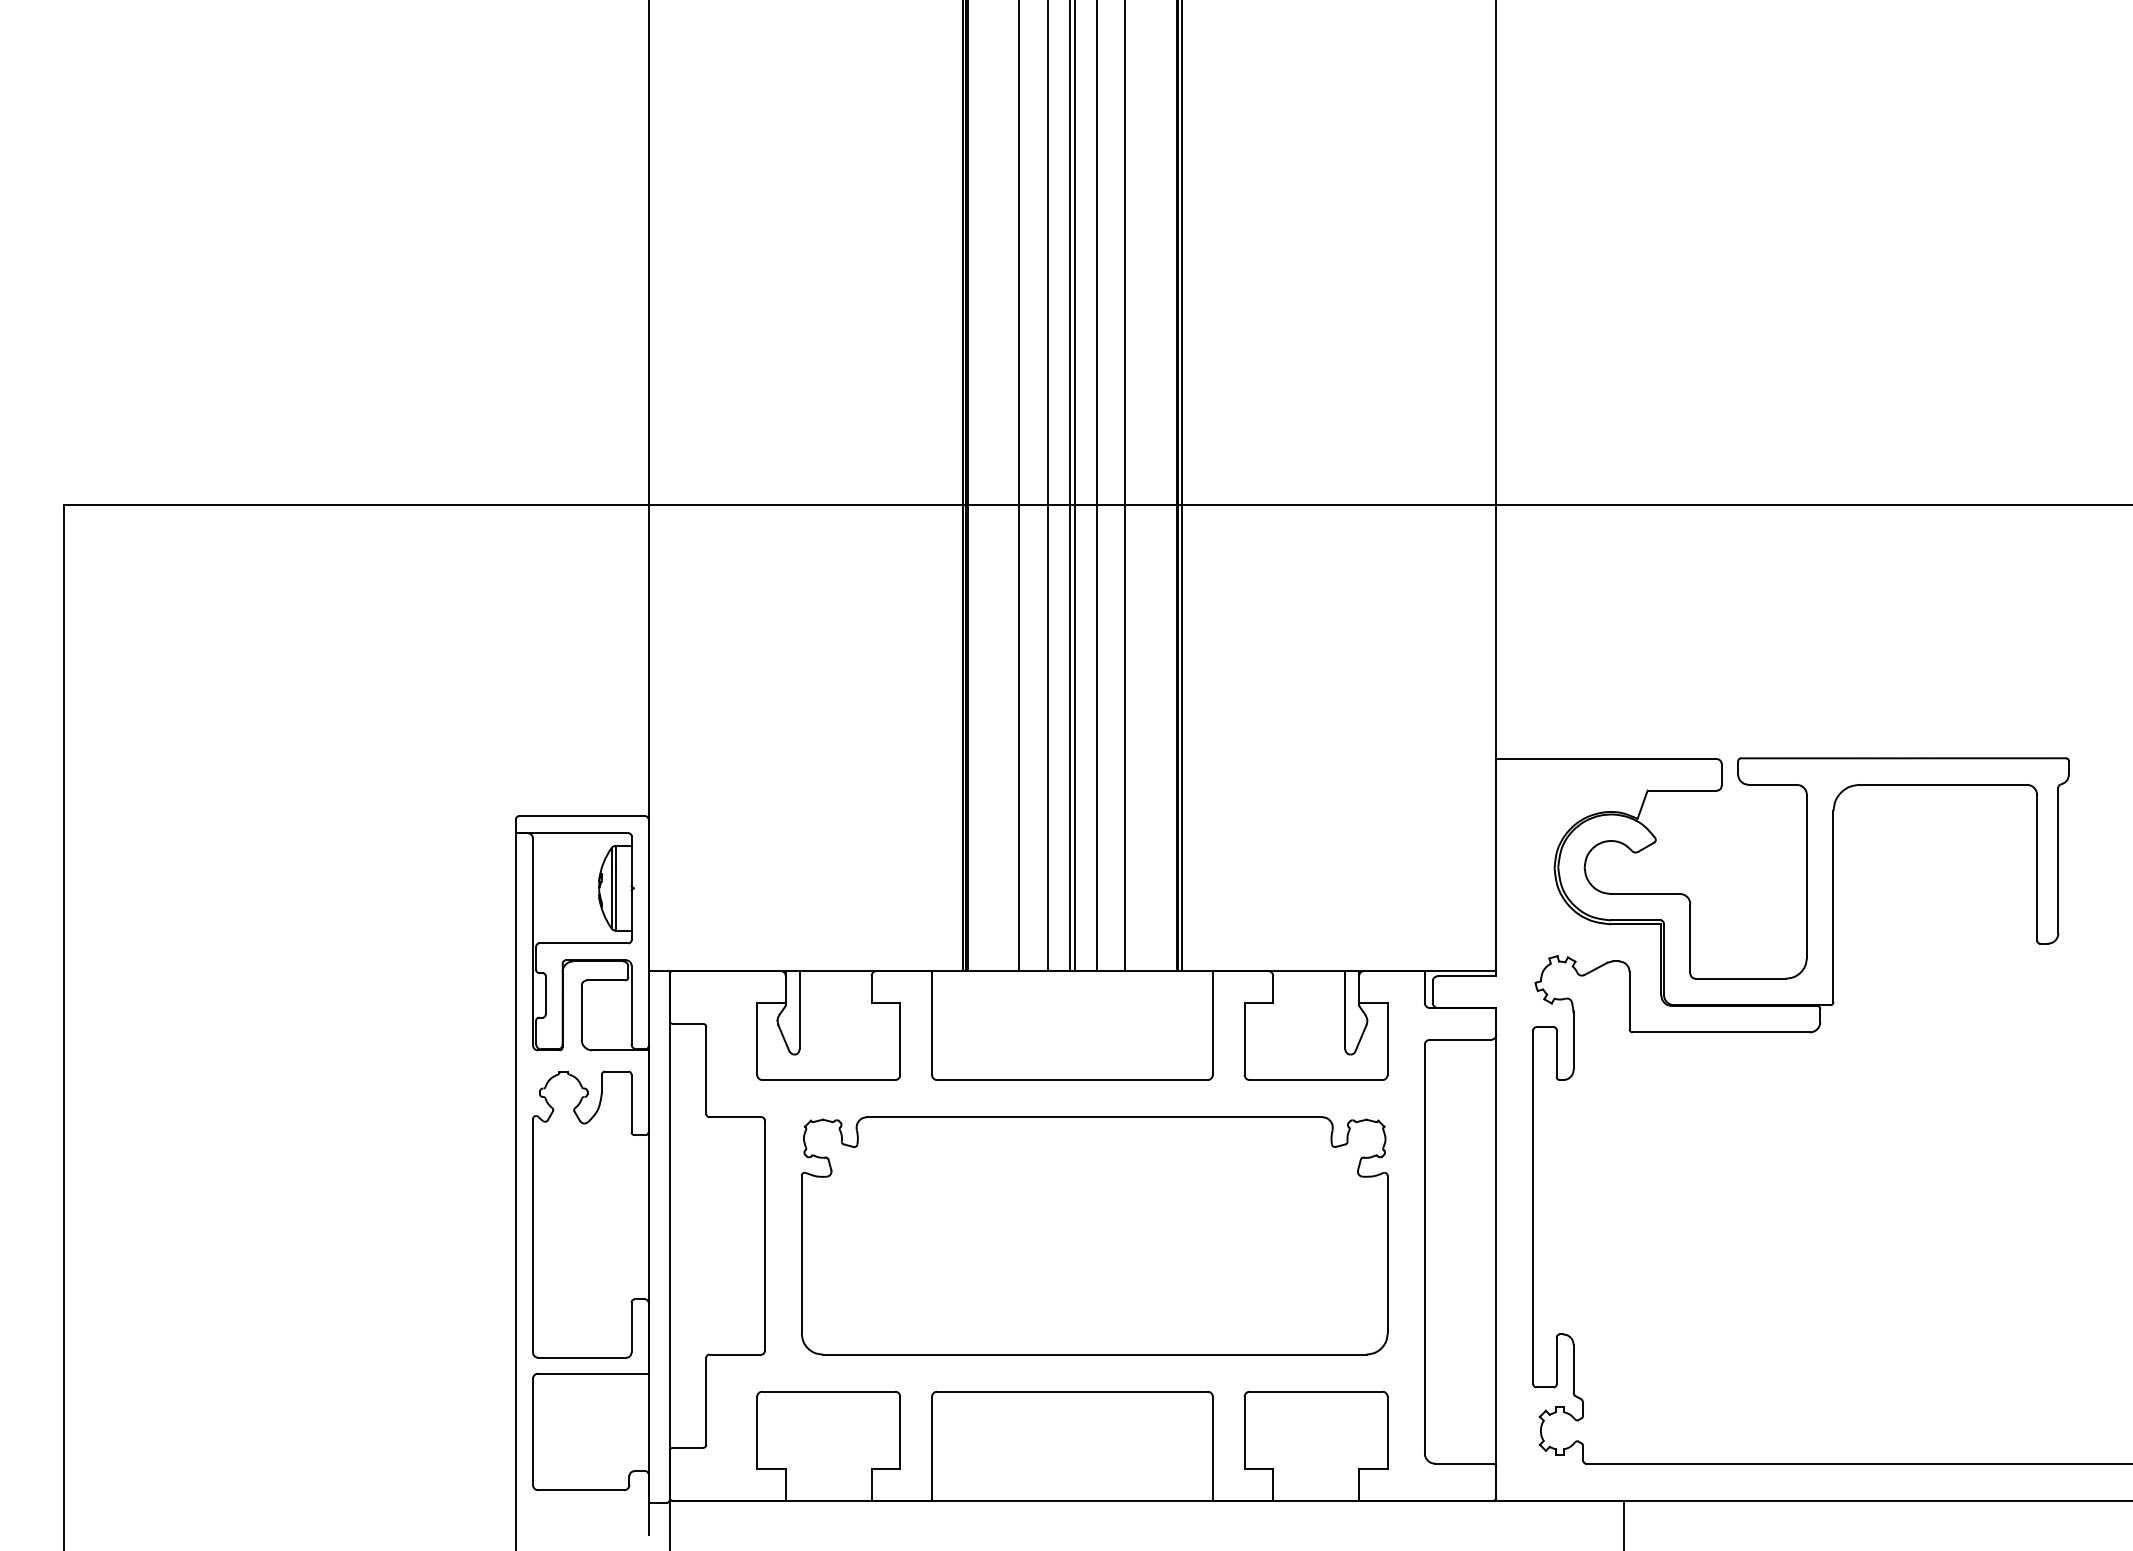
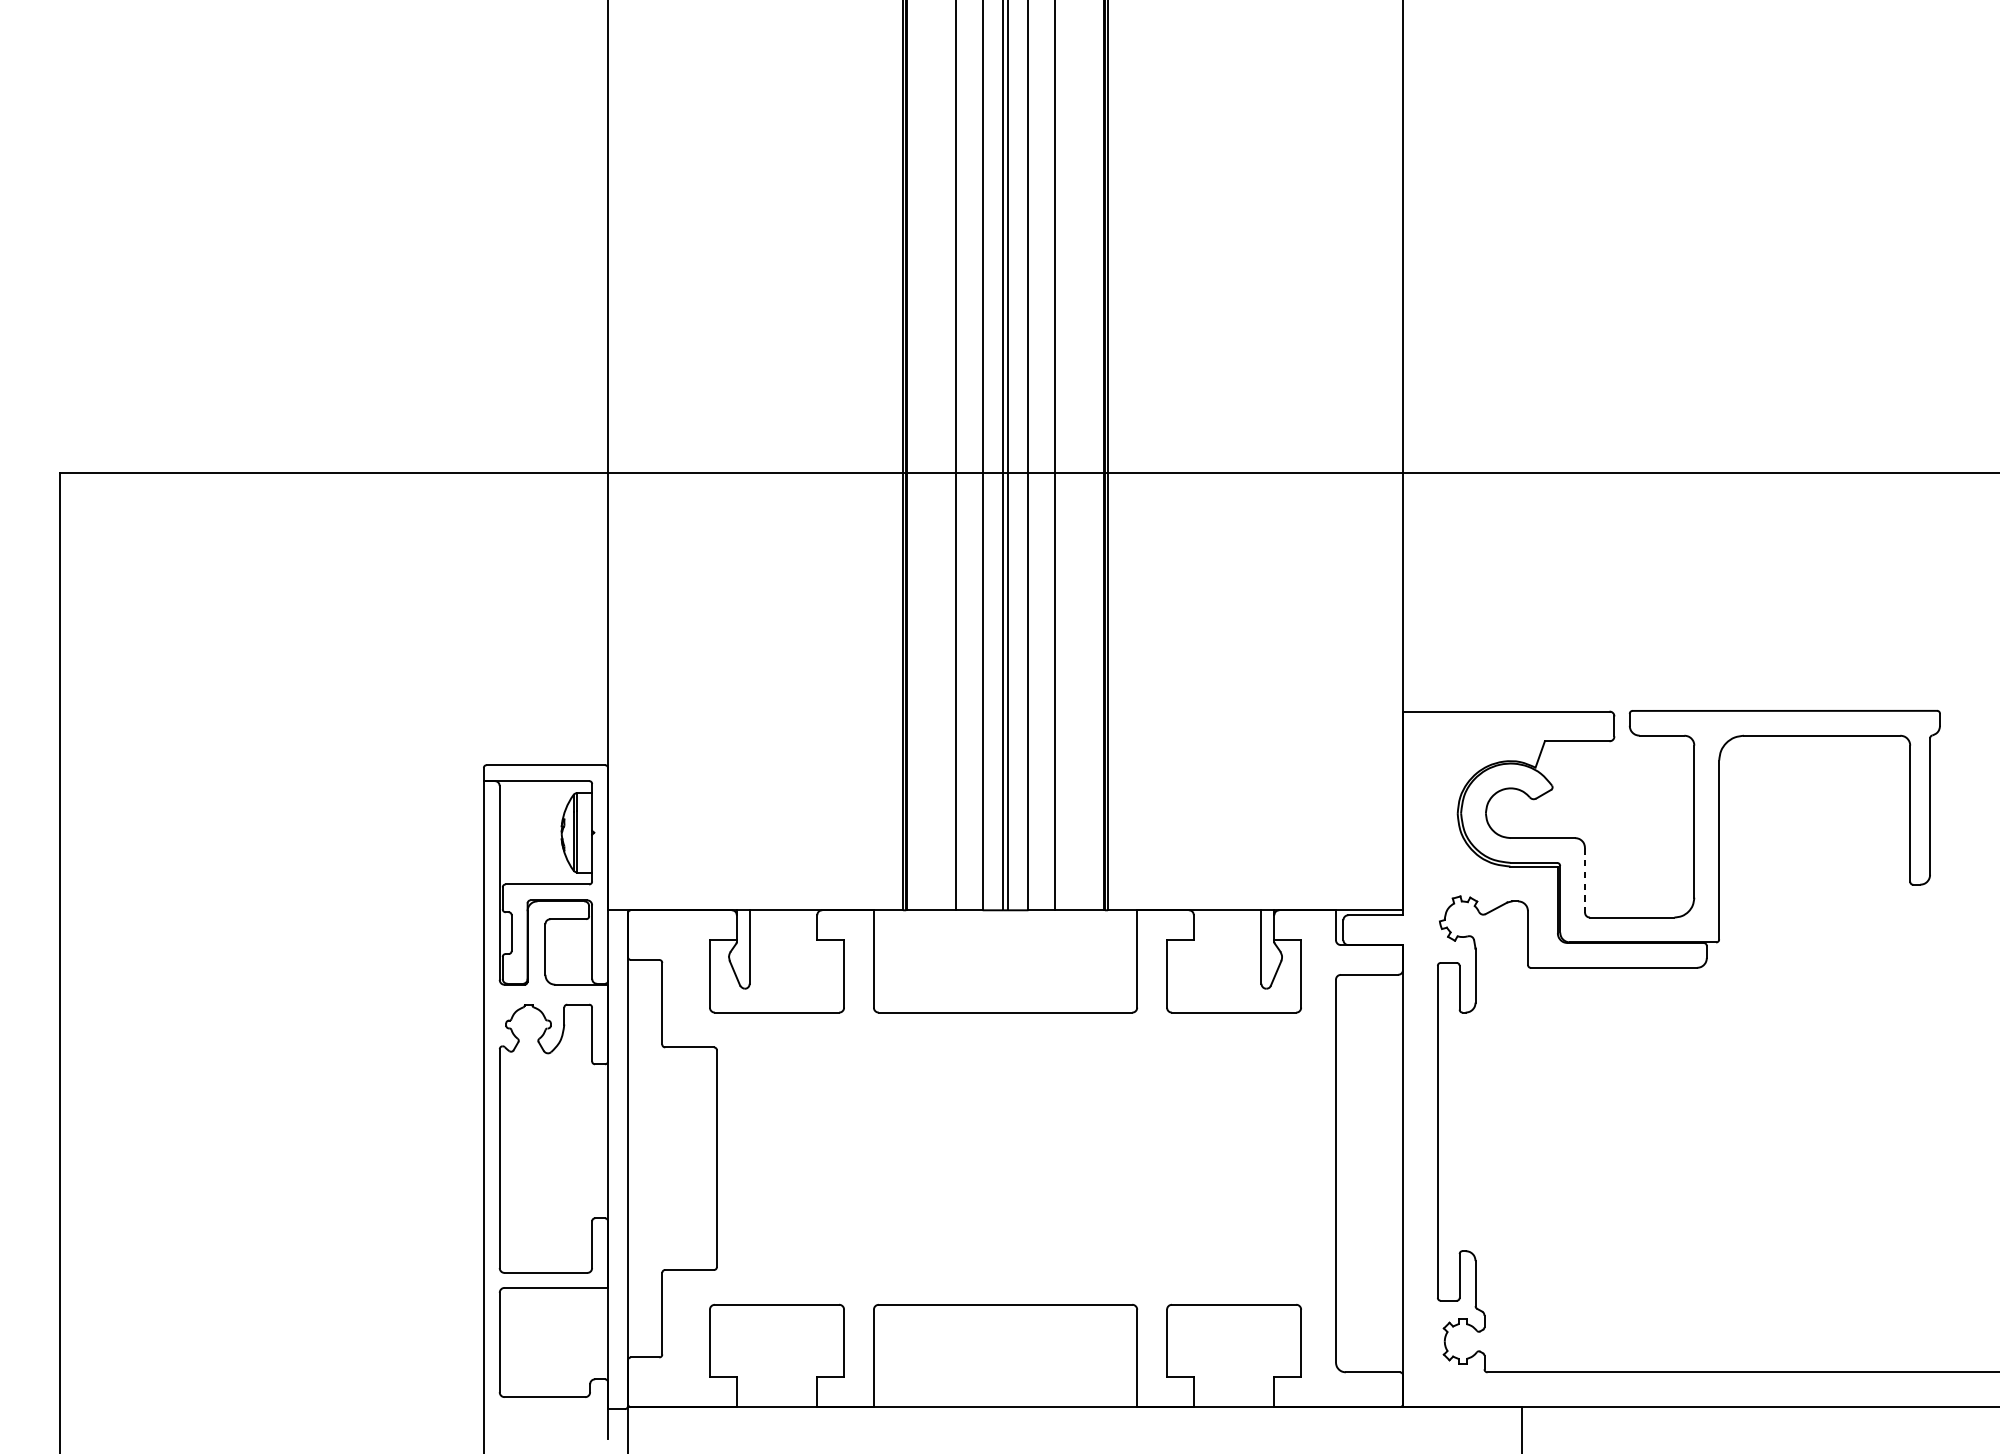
line: (1690, 939) -> (1585, 880), solid -> dashed
part: (1094, 1235) -> (1026, 1158), removed

